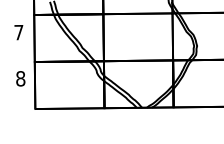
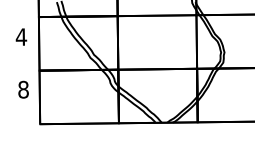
text: (18, 32) -> (20, 36), 7 -> 4

